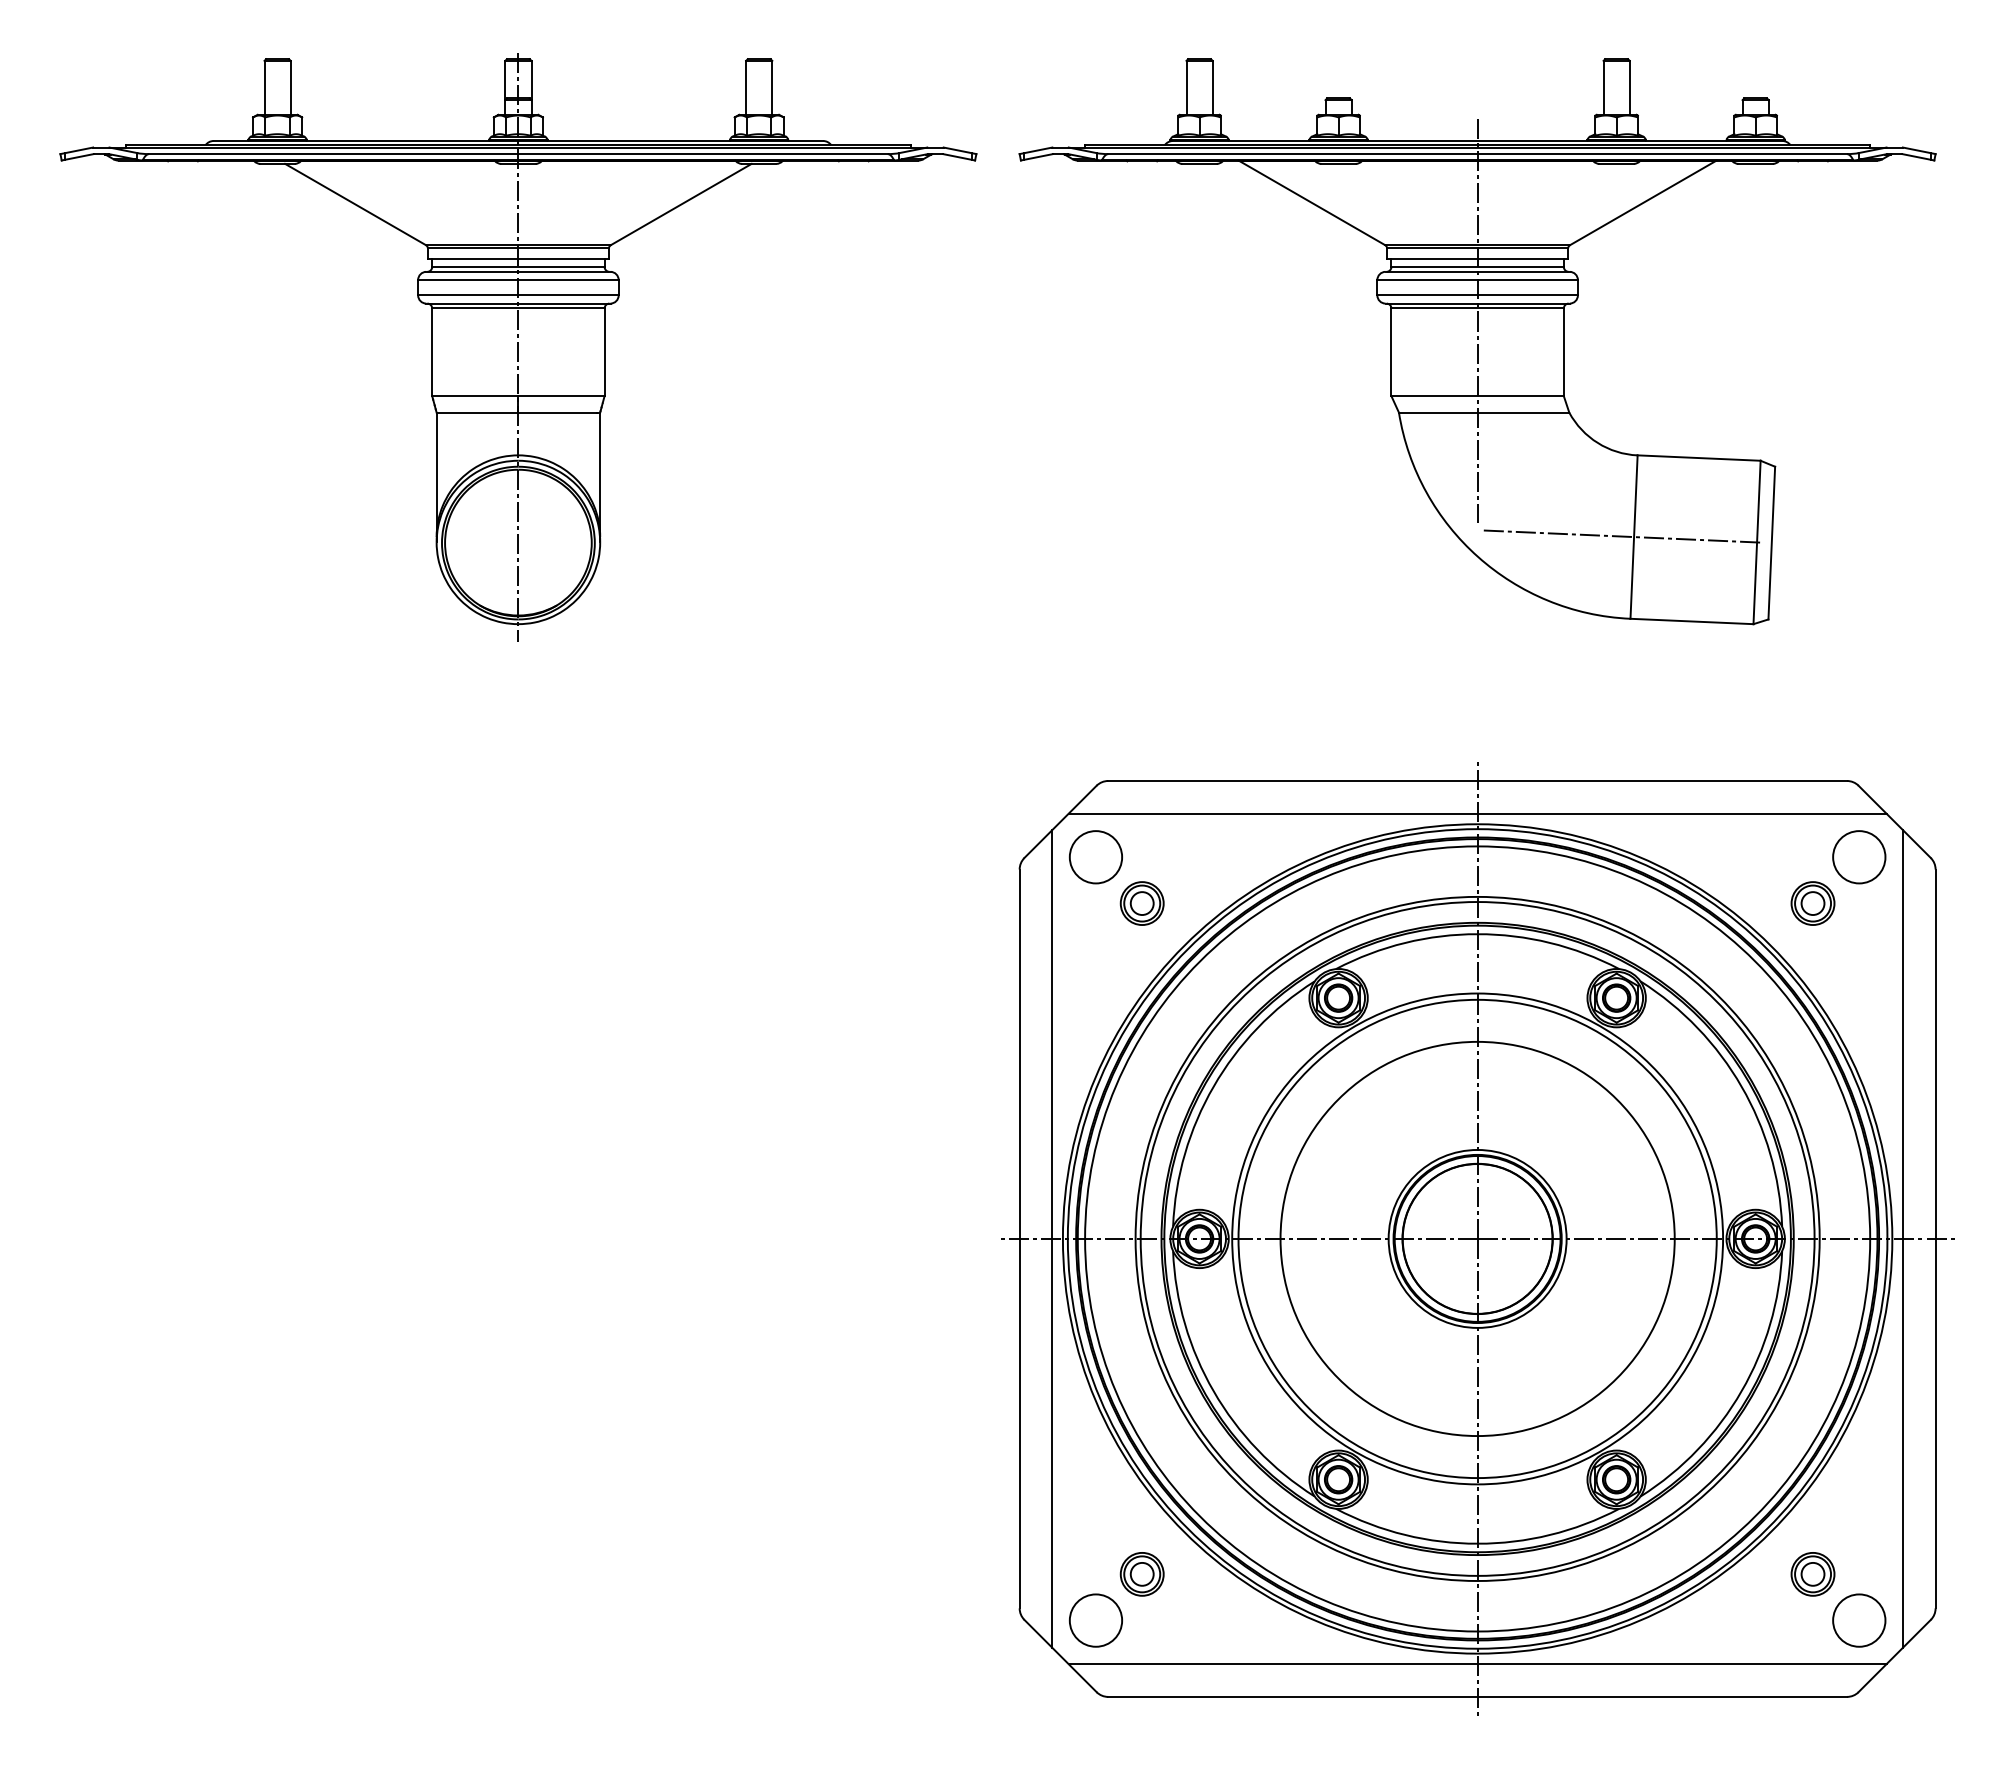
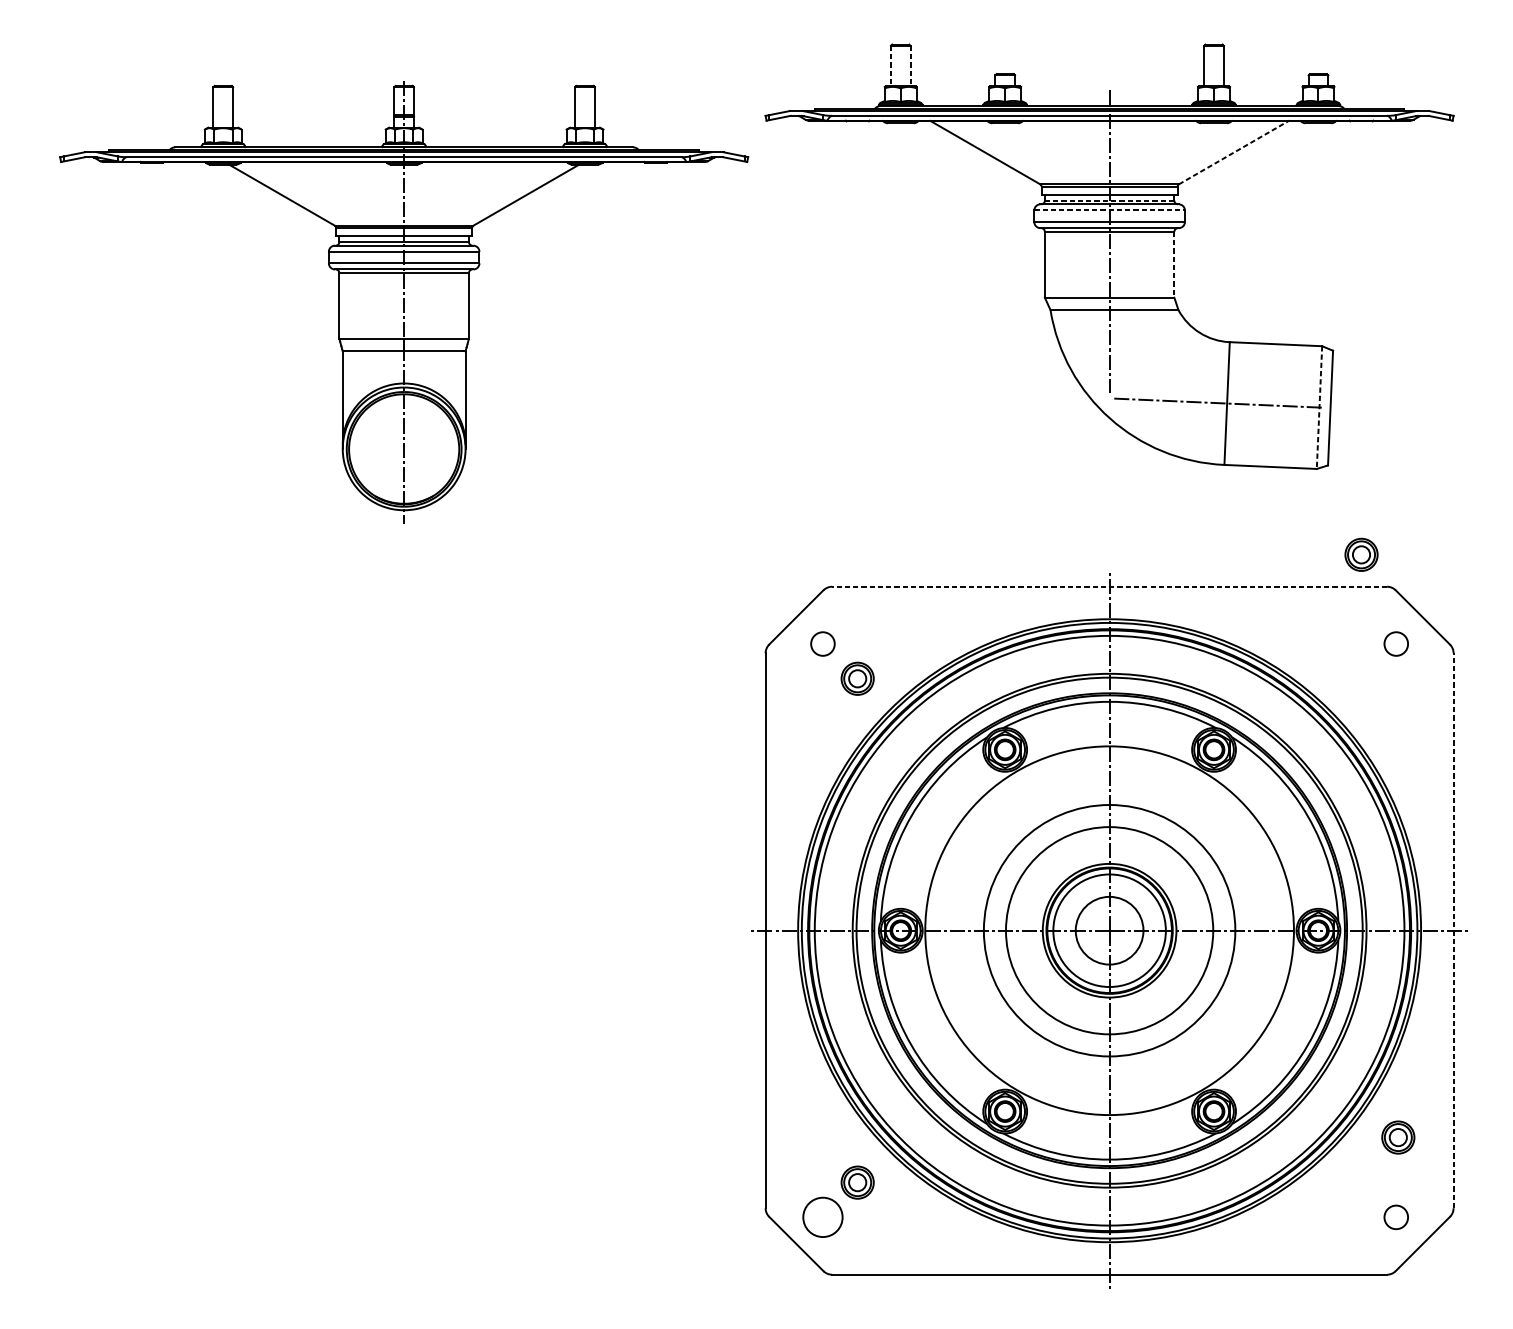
line: (1186, 87) -> (890, 65), solid -> dashed
line: (1212, 87) -> (910, 65), solid -> dashed
line: (1643, 202) -> (1234, 152), solid -> dashed
line: (1478, 266) -> (1110, 200), solid -> dashed
line: (1478, 280) -> (1110, 210), solid -> dashed
part: (518, 347) -> (404, 302), moved
line: (1563, 352) -> (1174, 264), solid -> dashed
line: (1757, 542) -> (1319, 407), solid -> dashed
line: (1477, 780) -> (1109, 586), solid -> dashed
line: (1477, 813) -> (1109, 611), removed
circle: (1095, 857) -> (822, 644), size x0.6
circle: (1859, 857) -> (1396, 644), size x0.6
part: (1812, 903) -> (1361, 554), moved
line: (1052, 1238) -> (790, 930), removed
circle: (1477, 1238) -> (1109, 930), size x0.6
circle: (1477, 1238) -> (1109, 930), size x0.7
circle: (1477, 1238) -> (1109, 930), size x0.7
line: (1902, 1238) -> (1428, 930), removed
line: (1935, 1238) -> (1453, 930), solid -> dashed
part: (1812, 1574) -> (1397, 1137), moved
circle: (1859, 1620) -> (1396, 1217), size x0.6
line: (1477, 1664) -> (1109, 1250), removed

